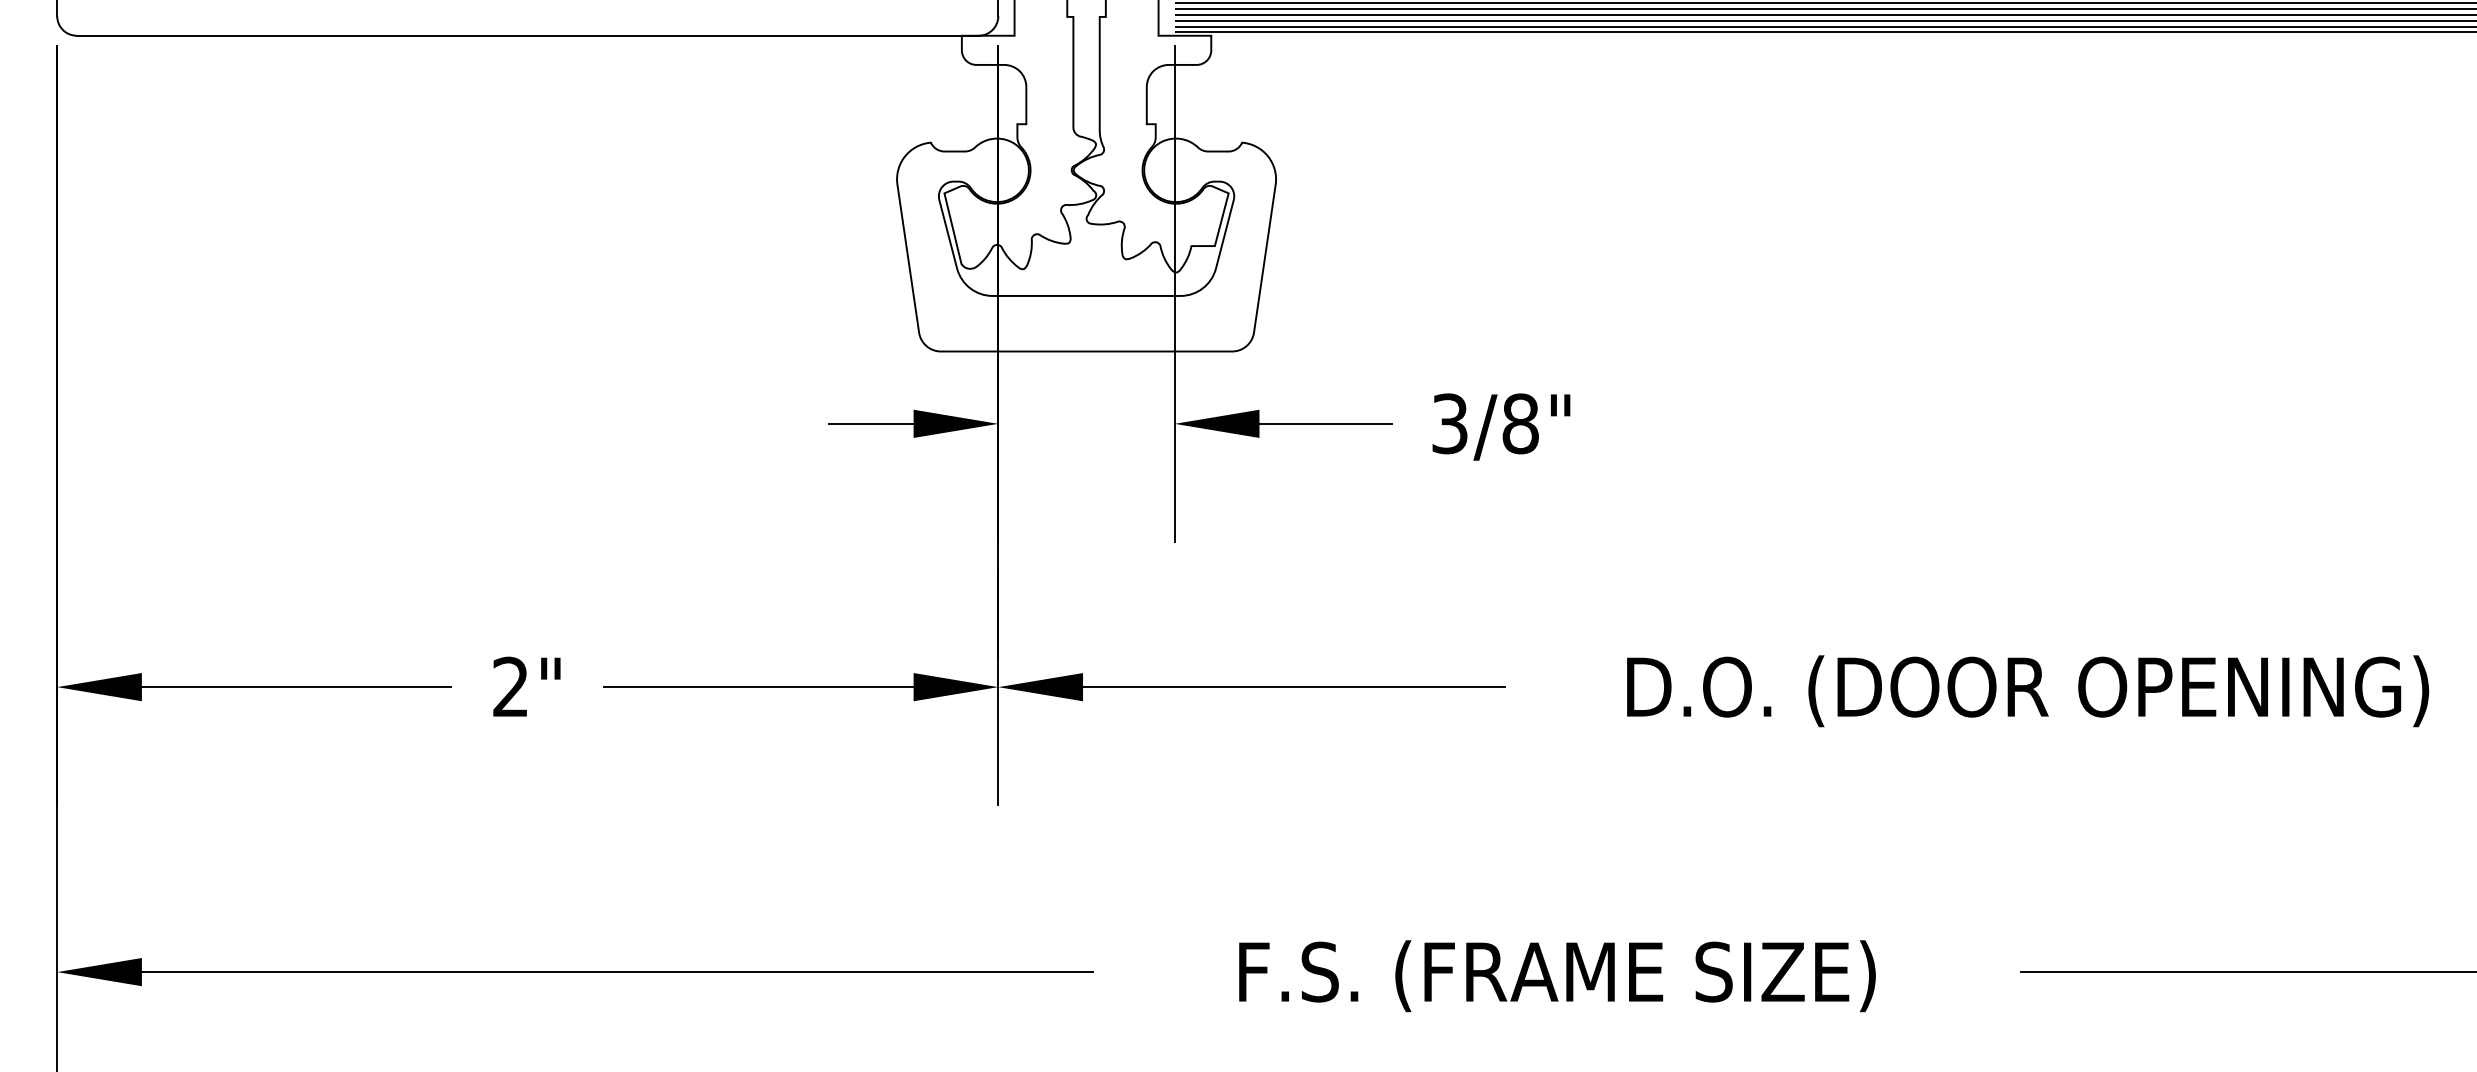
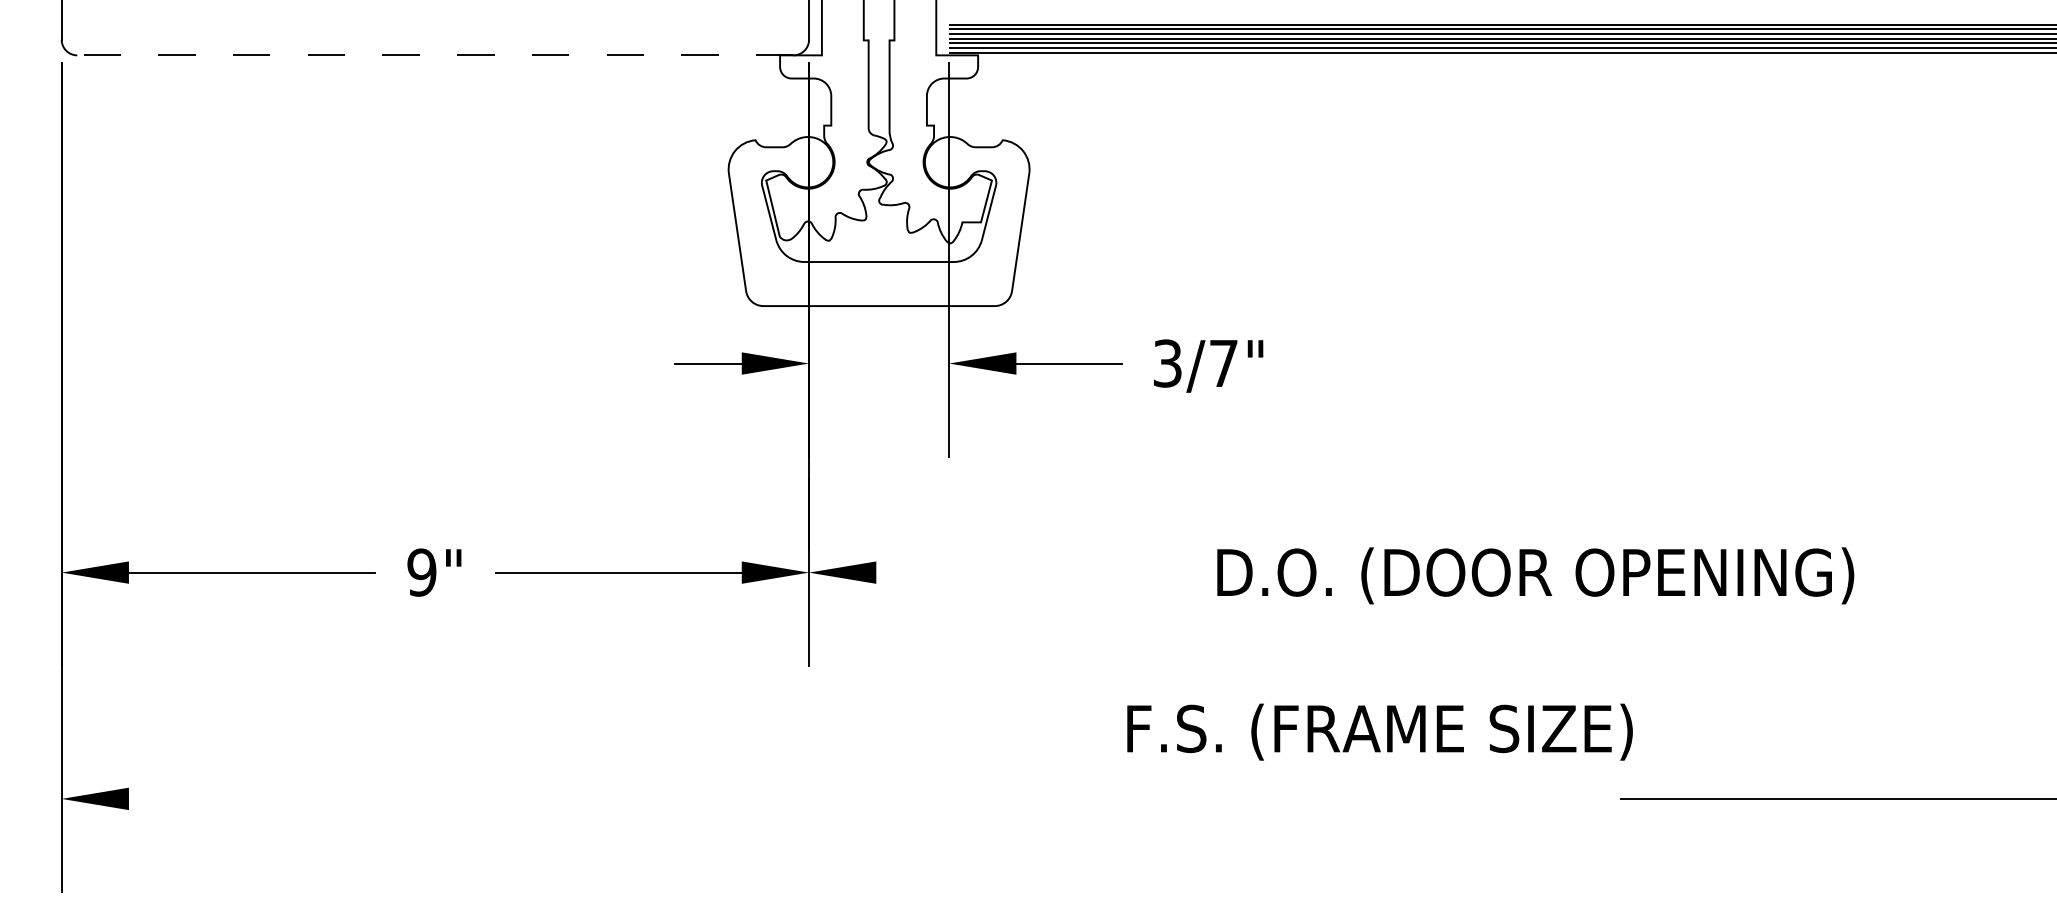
line: (526, 35) -> (434, 55), solid -> dashed
text: (1520, 423) -> (1223, 363), 3/8" -> 3/7"
text: (510, 686) -> (421, 572), 2" -> 9"
line: (1293, 686) -> (1043, 572), removed
text: (2027, 690) -> (1535, 575), moved
line: (617, 971) -> (506, 798), removed
text: (1556, 975) -> (1379, 731), moved

